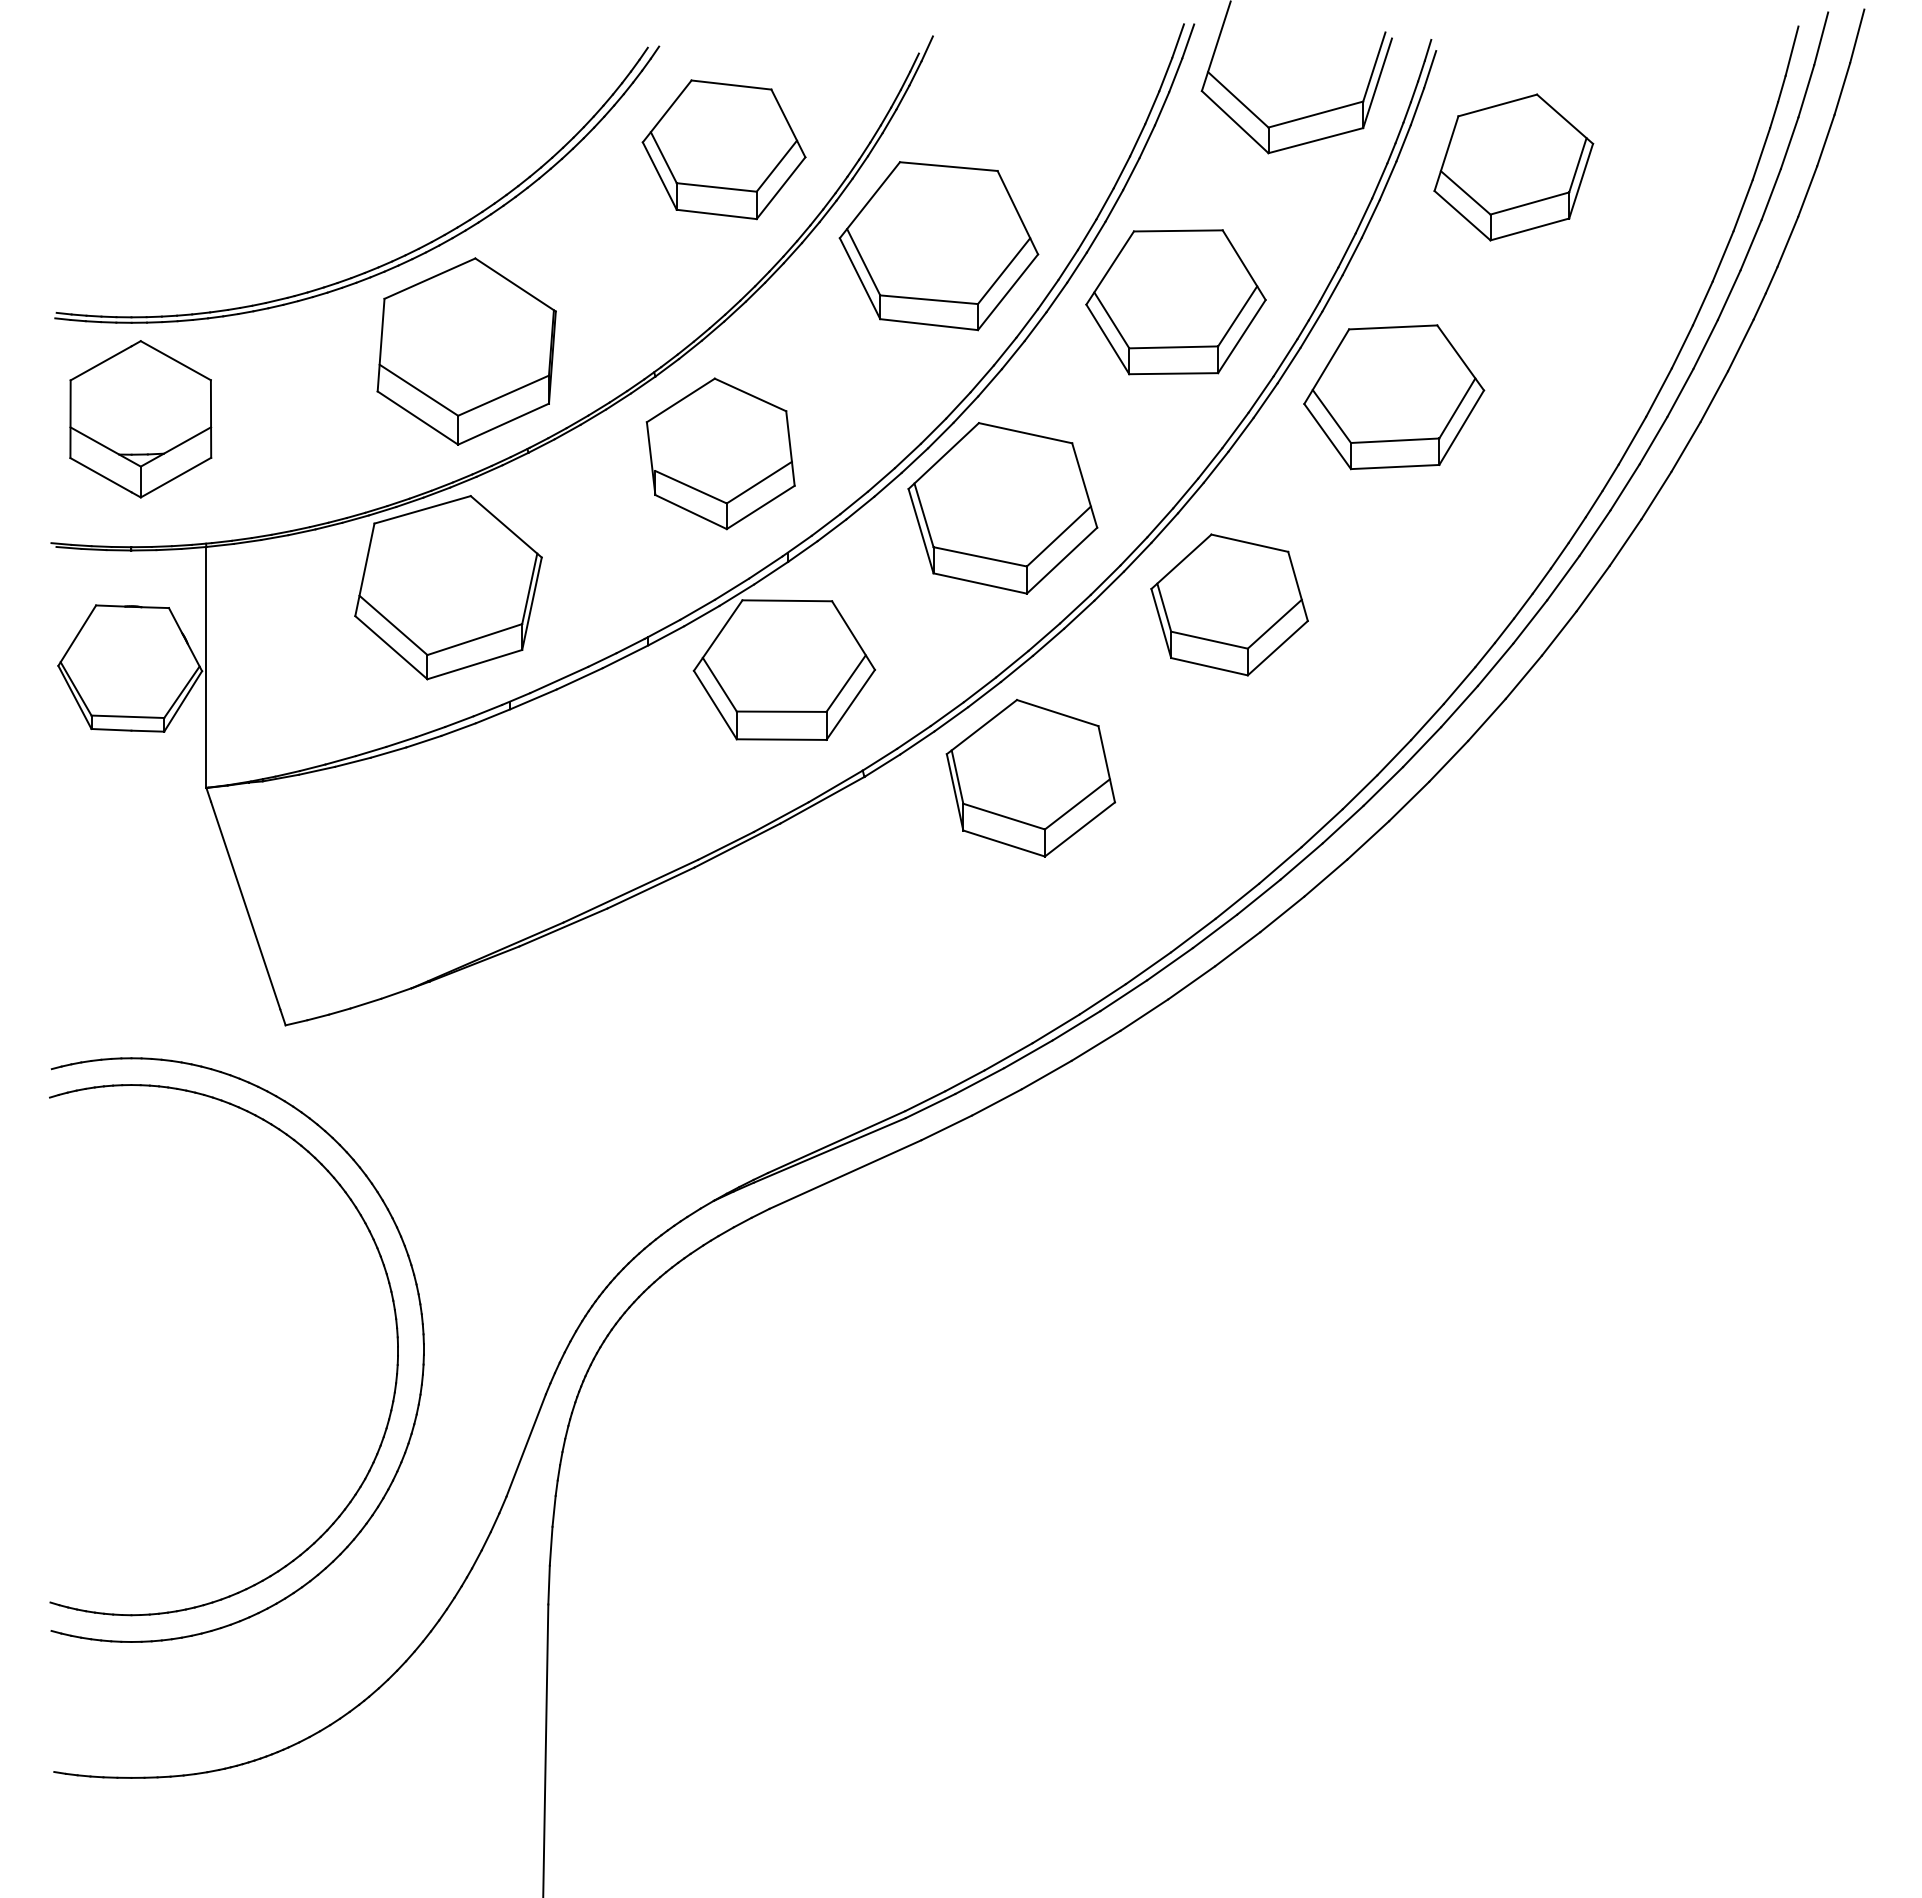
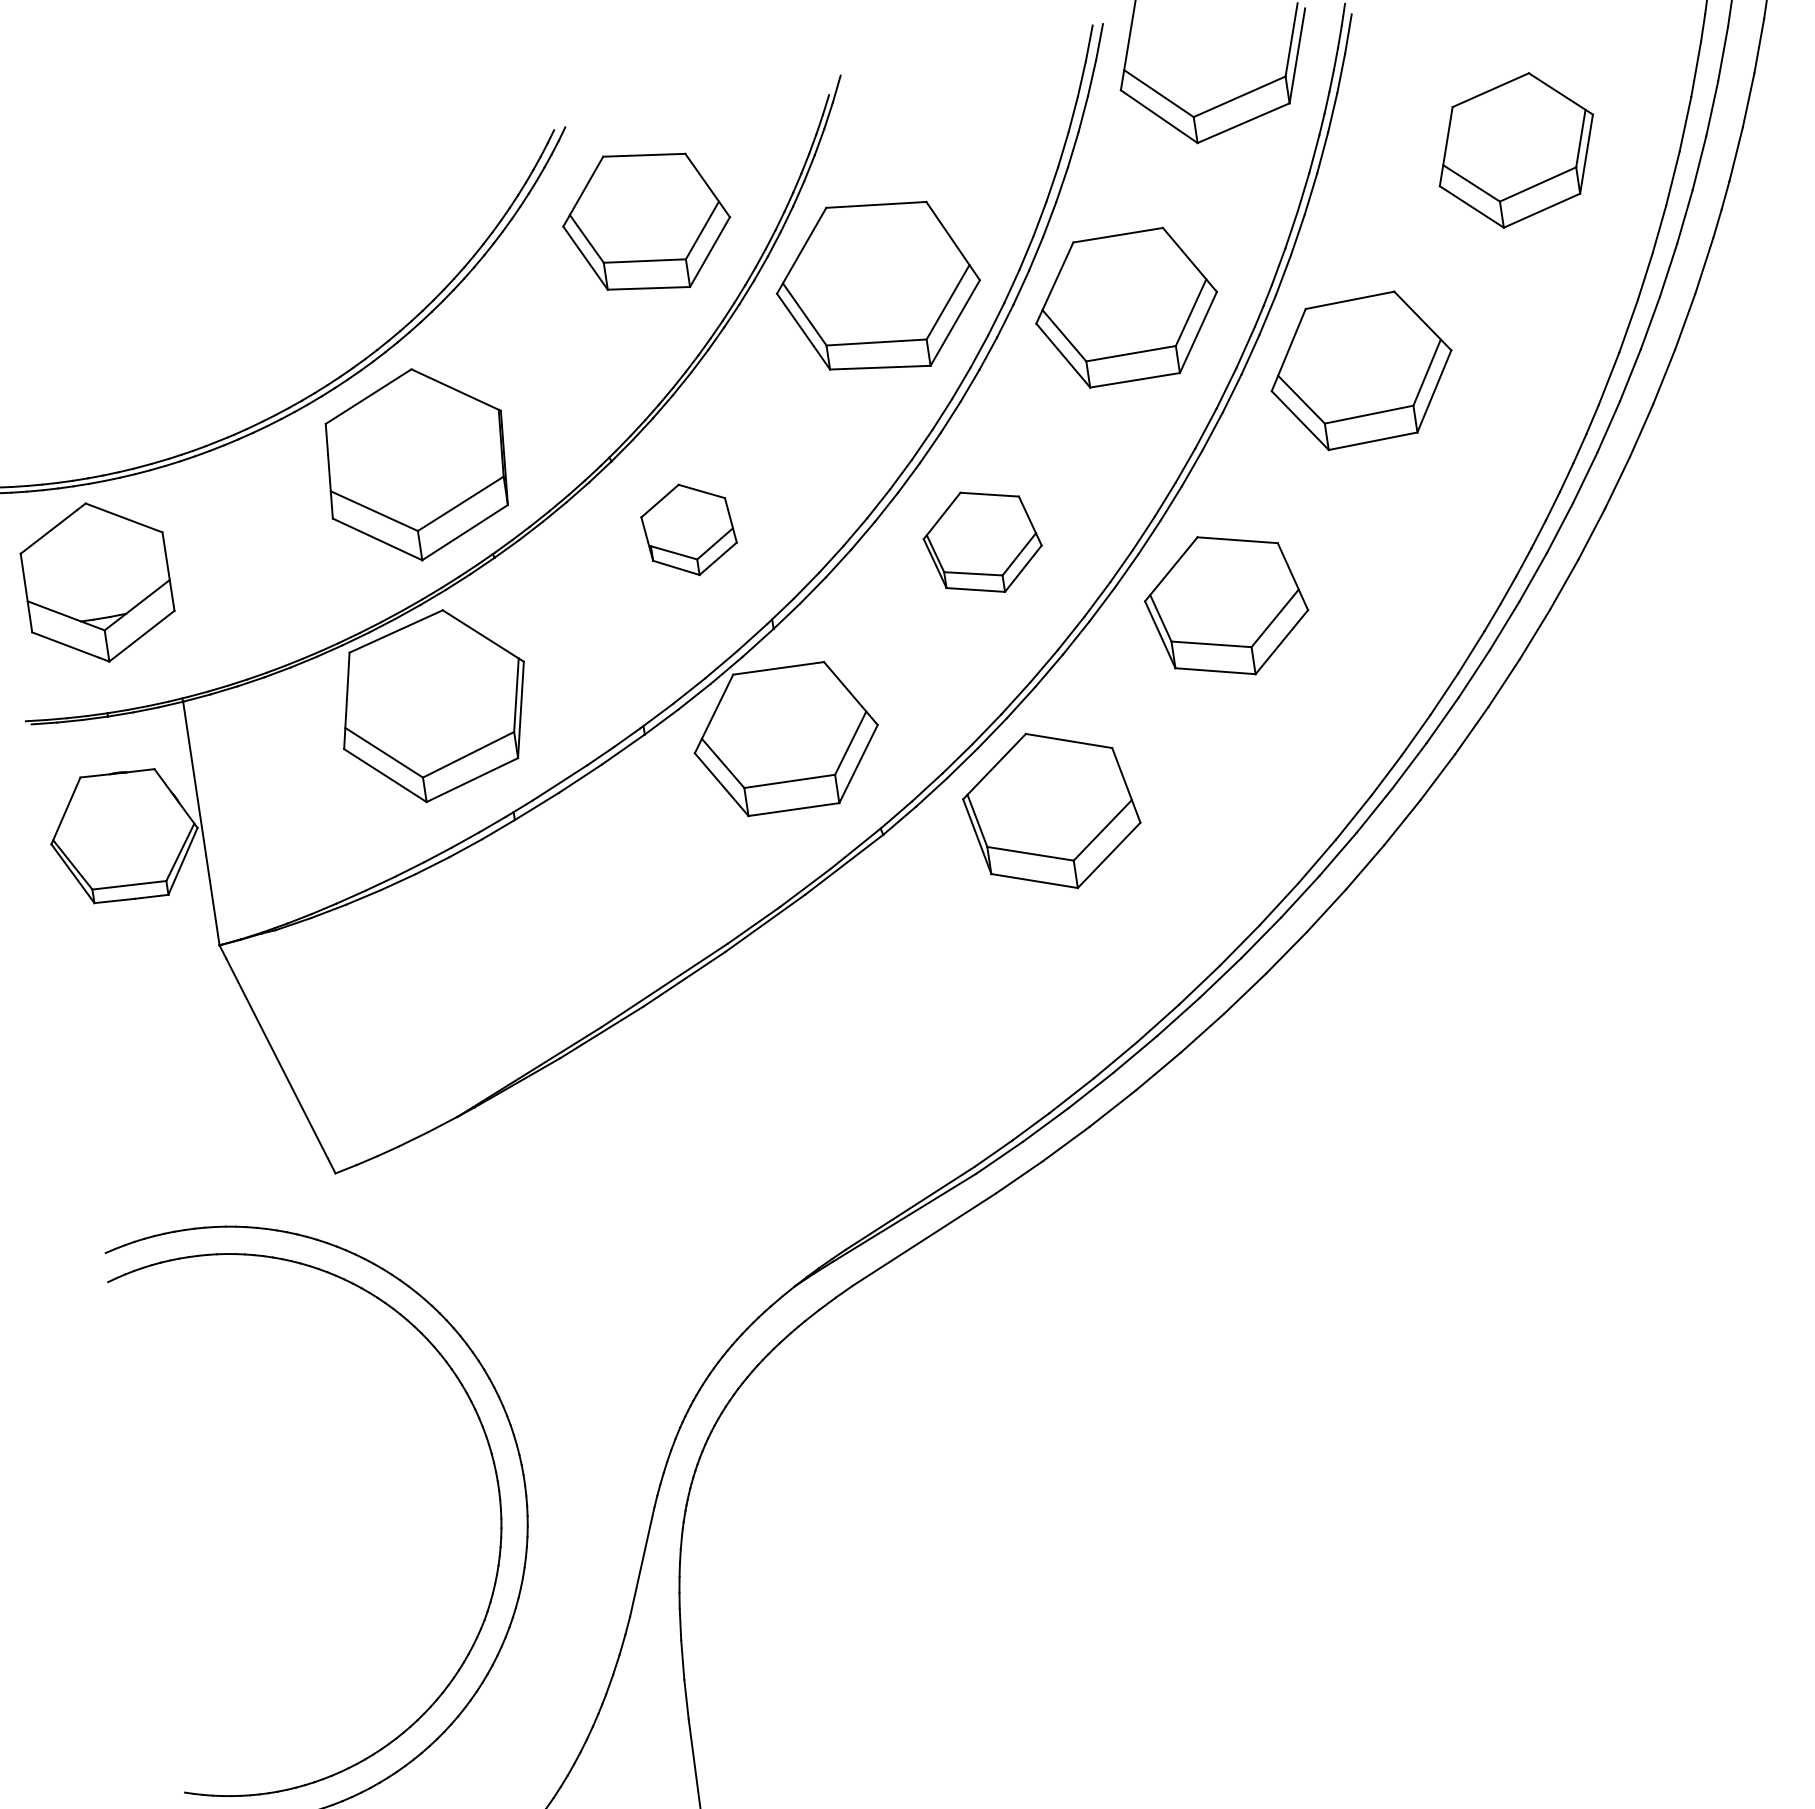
part: (1513, 167) -> (1516, 150), moved
part: (720, 453) -> (688, 529), size x0.6
part: (1002, 508) -> (982, 542), size x0.6

